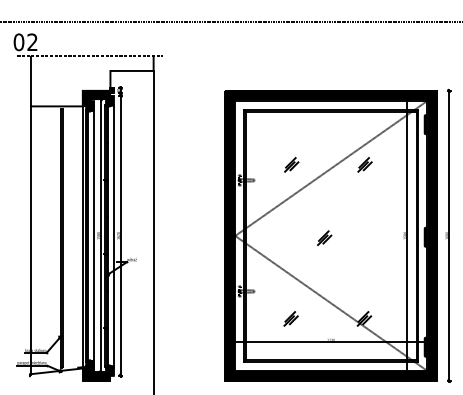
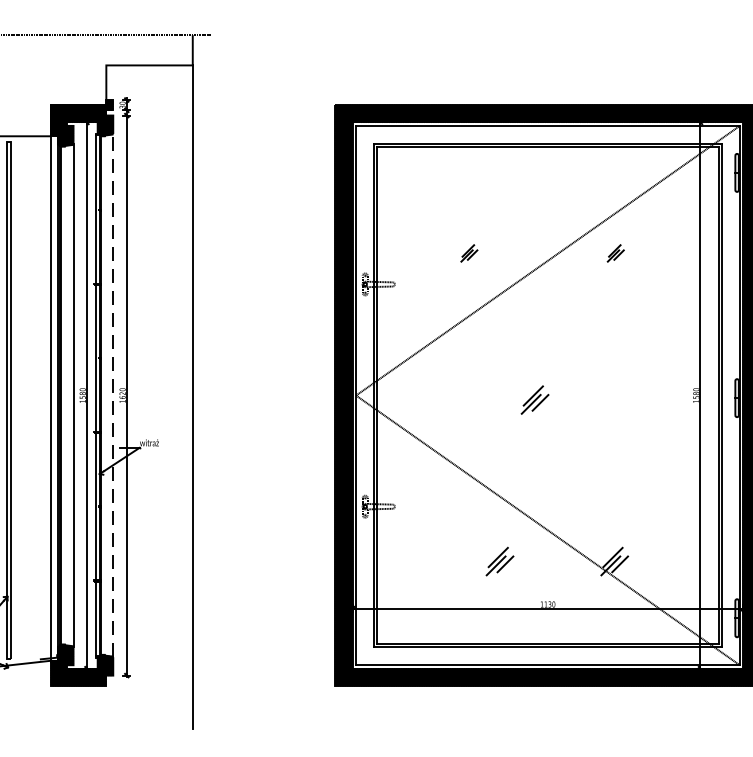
part: (291, 164) -> (468, 252), size x0.6
part: (364, 164) -> (614, 252), size x0.6
line: (113, 235) -> (112, 394), solid -> dashed
part: (290, 318) -> (498, 560), moved

